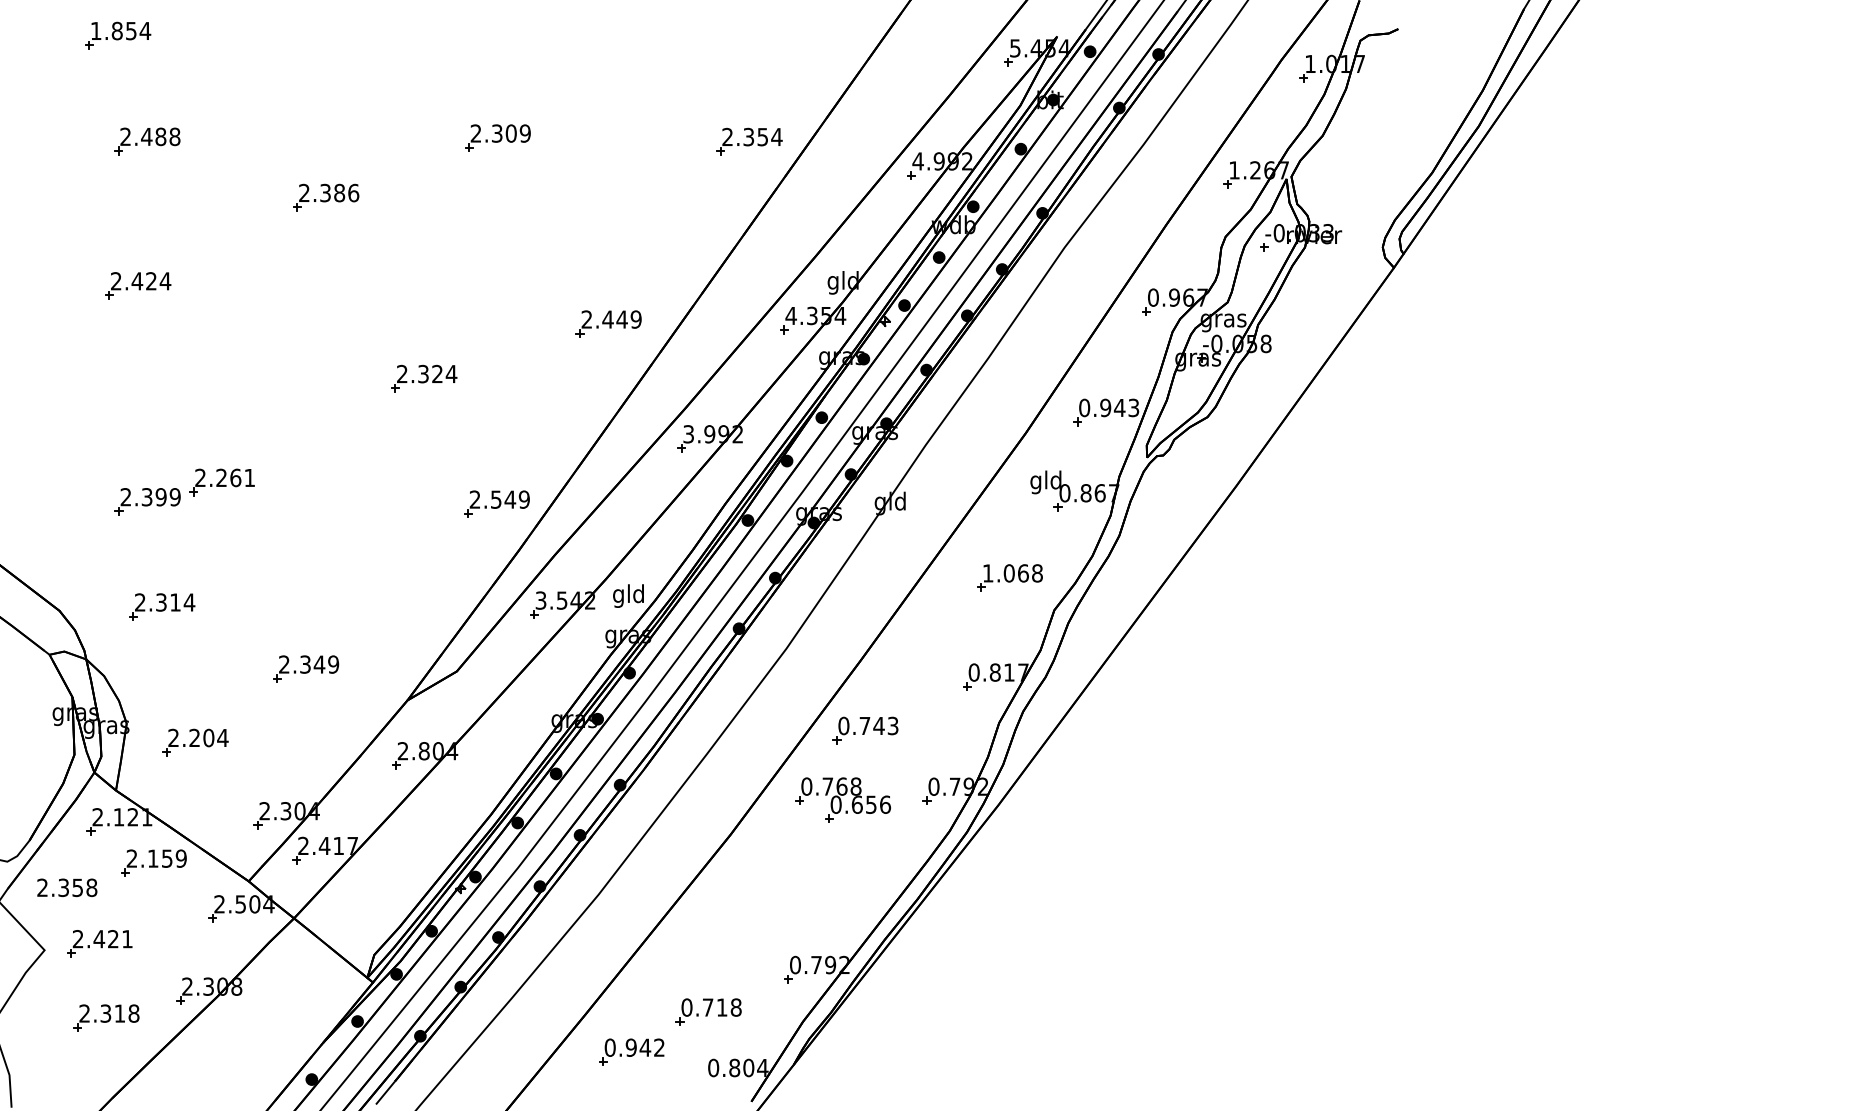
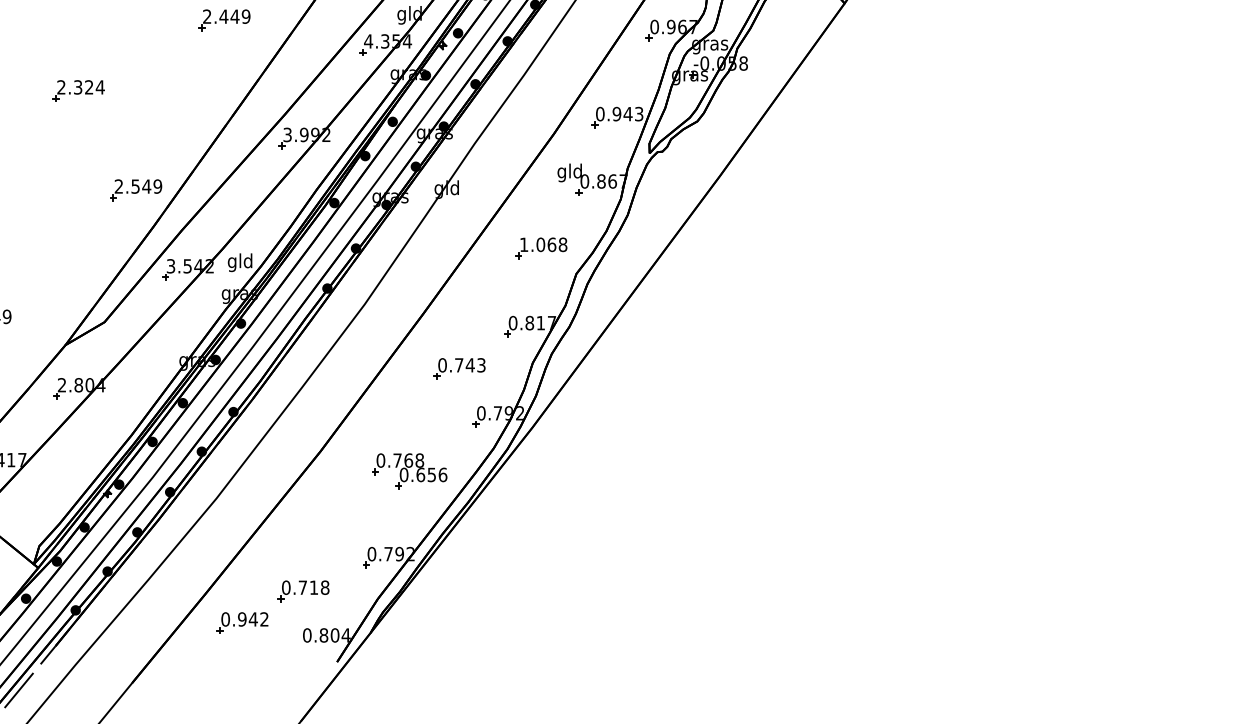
part: (608, 323) -> (224, 19), moved
part: (865, 730) -> (459, 368), moved
part: (842, 799) -> (409, 470), moved

